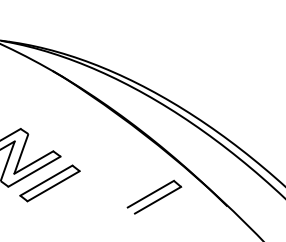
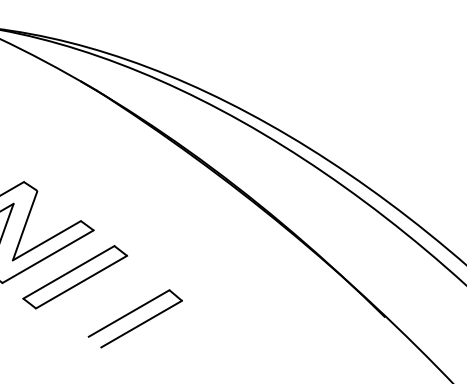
part: (154, 196) -> (135, 317), moved

